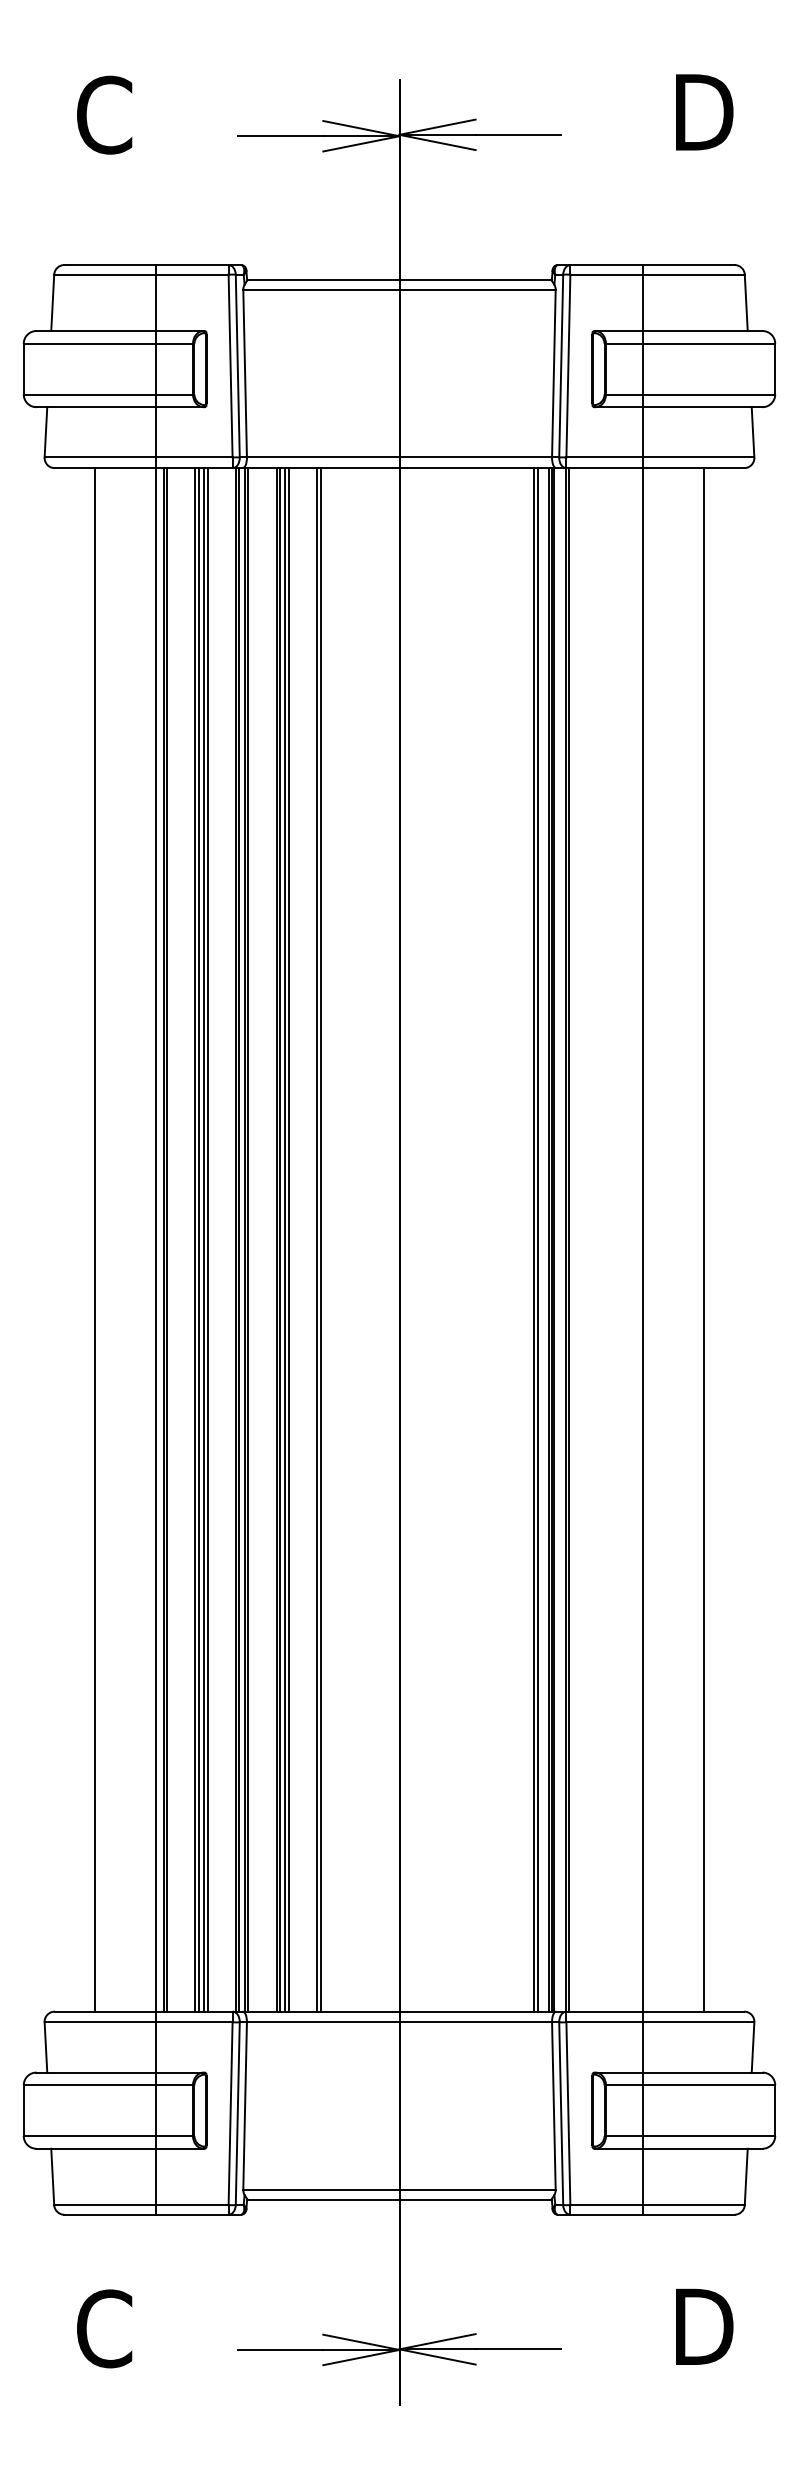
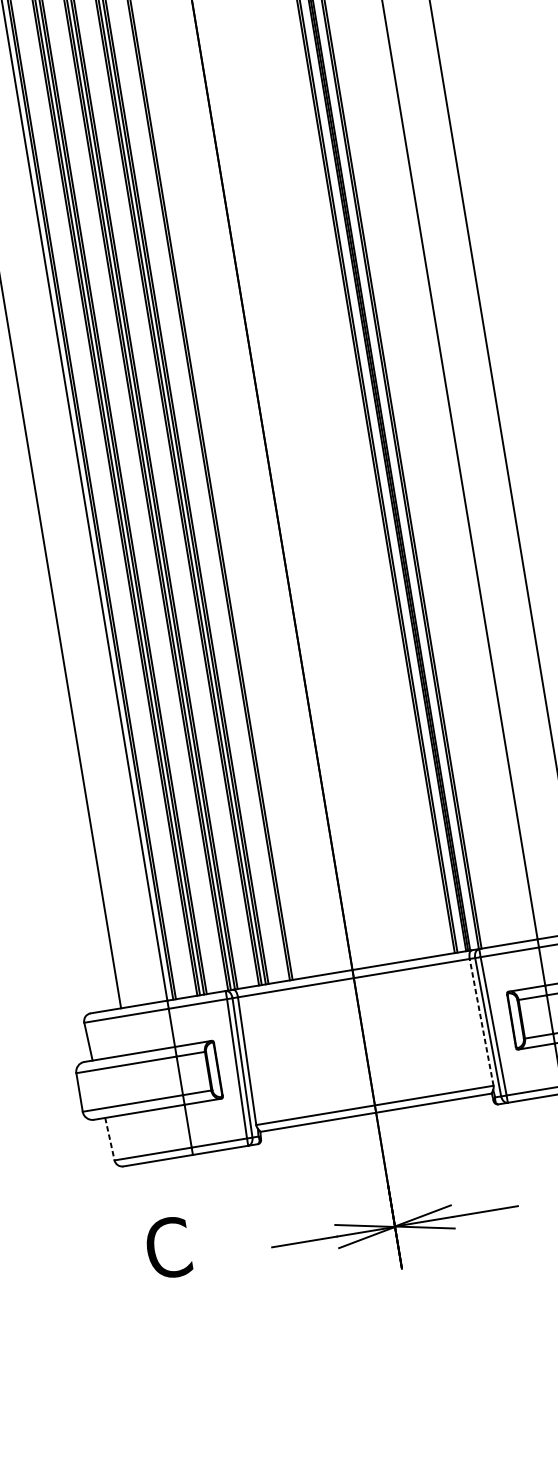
line: (553, 2106) -> (481, 1022), solid -> dashed
line: (52, 2177) -> (109, 1139), solid -> dashed

